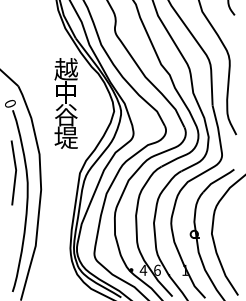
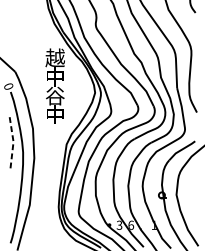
text: (65, 137) -> (54, 114), 堤 -> 中
line: (15, 172) -> (12, 143), solid -> dashed
text: (143, 269) -> (119, 224), 4 -> 3

